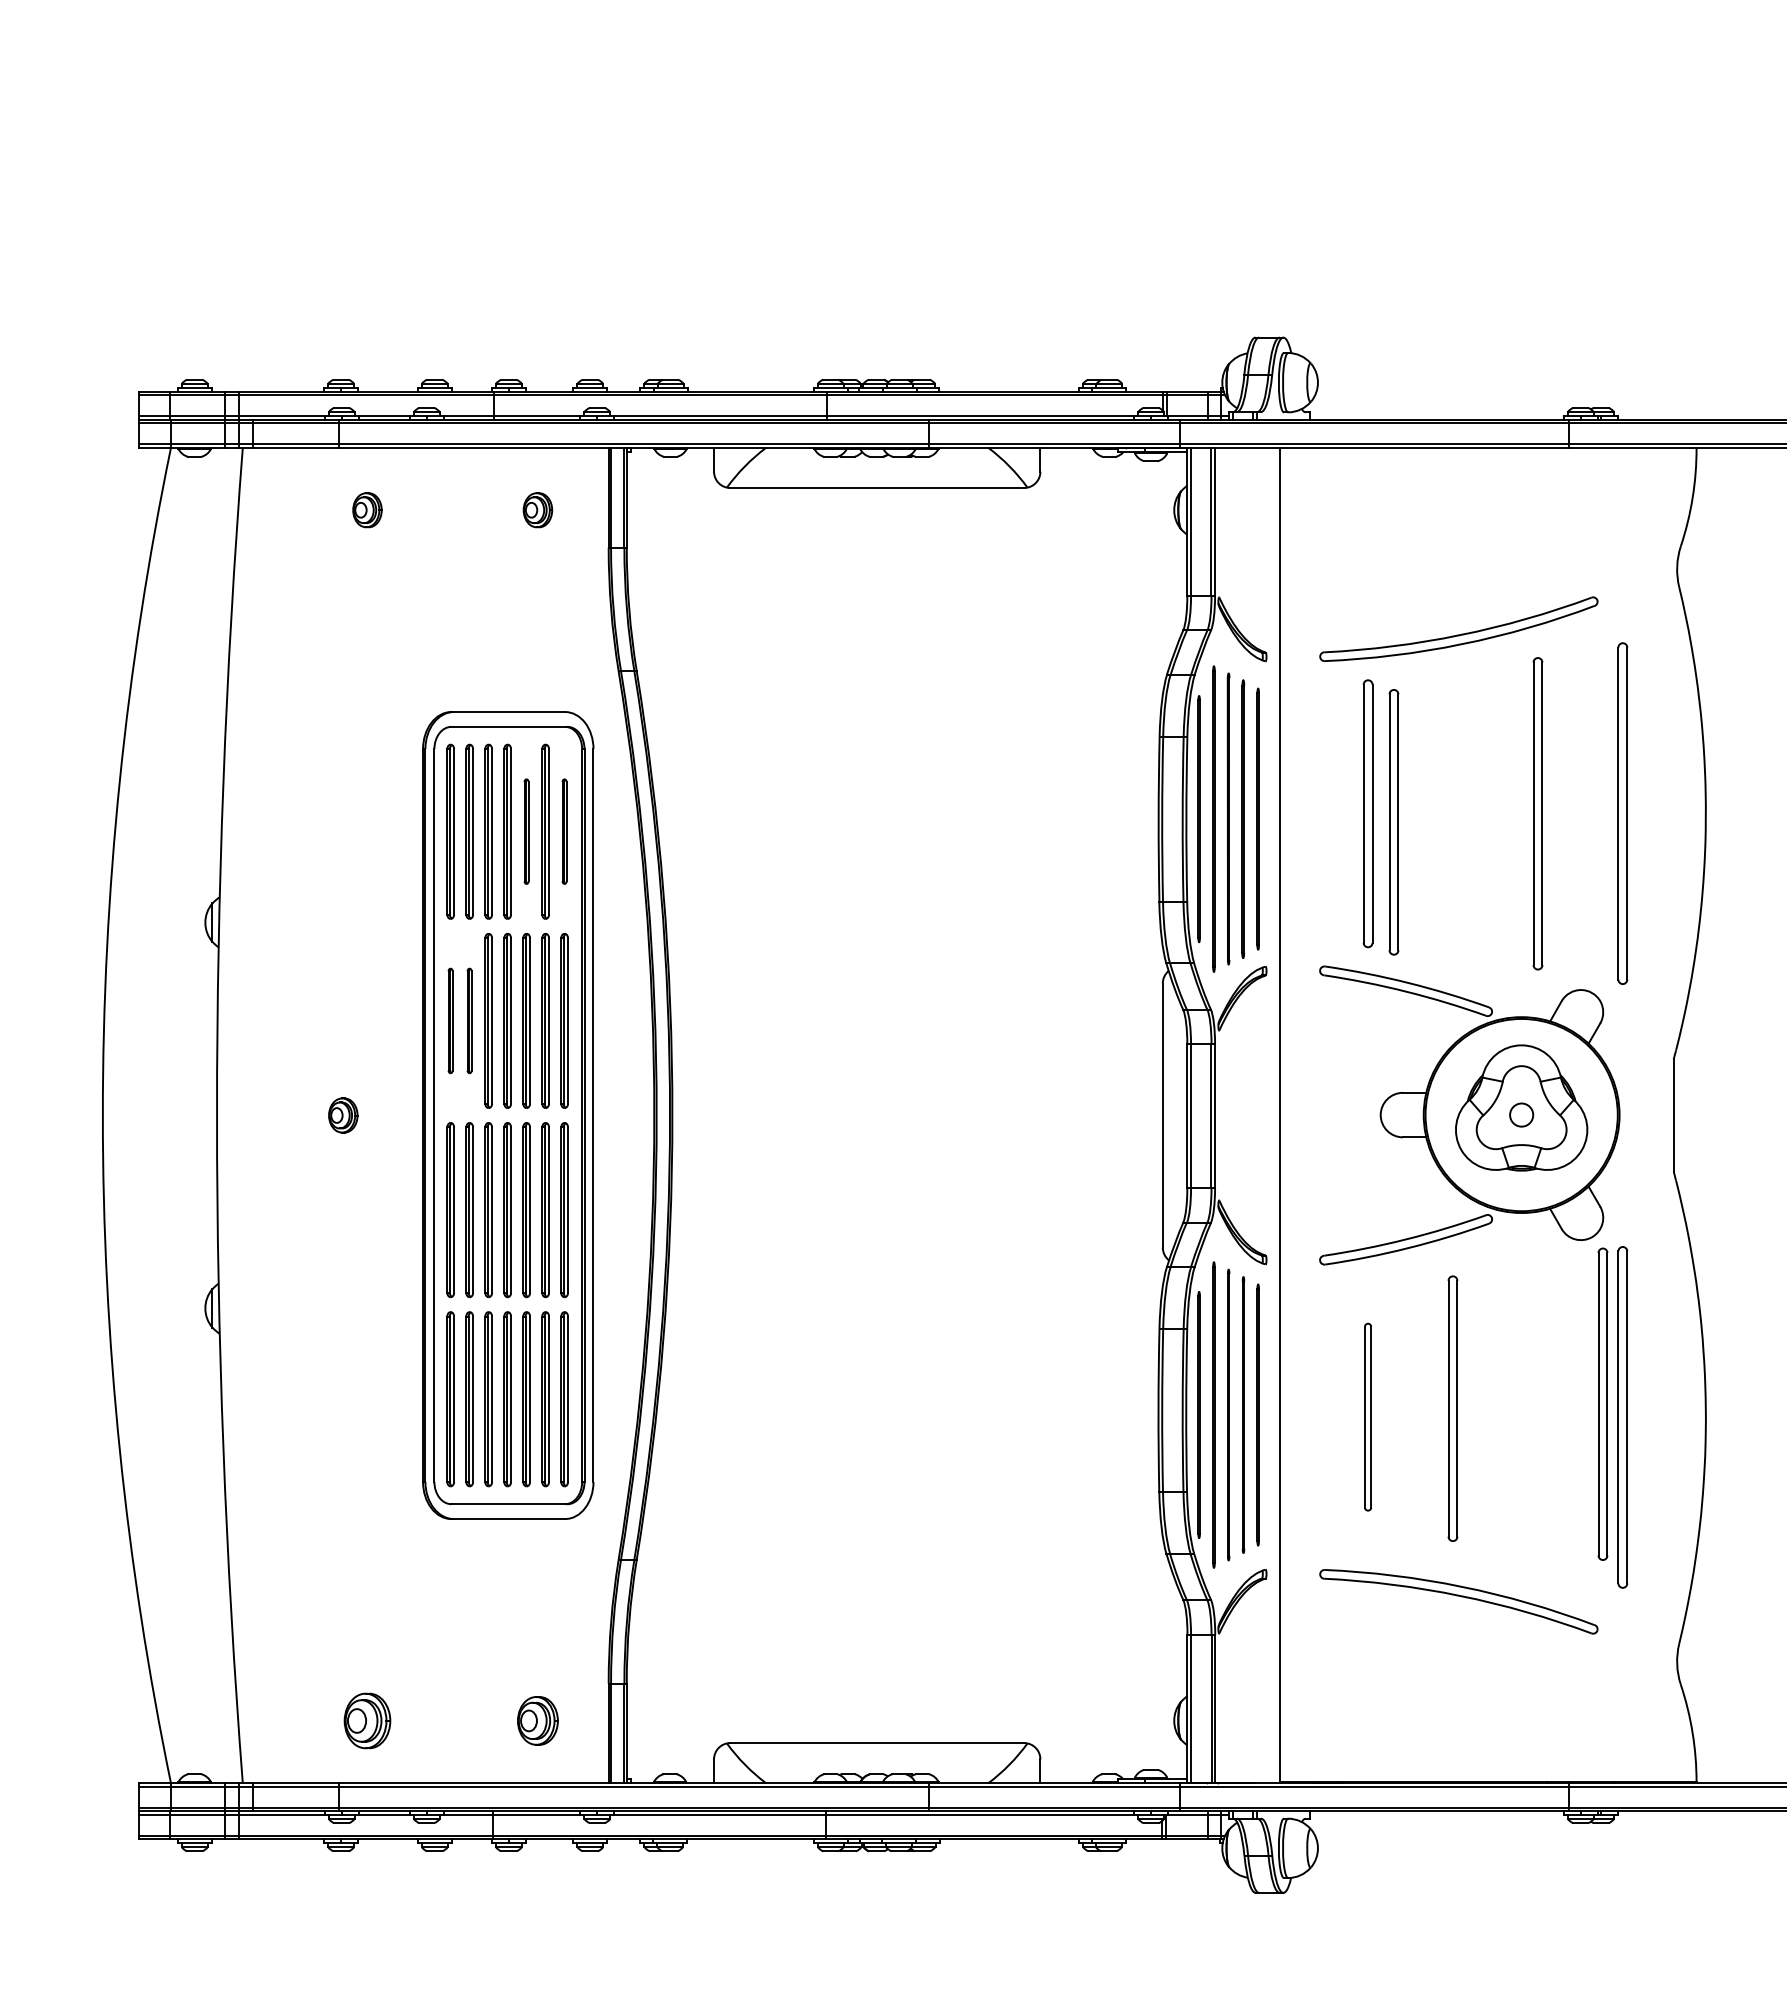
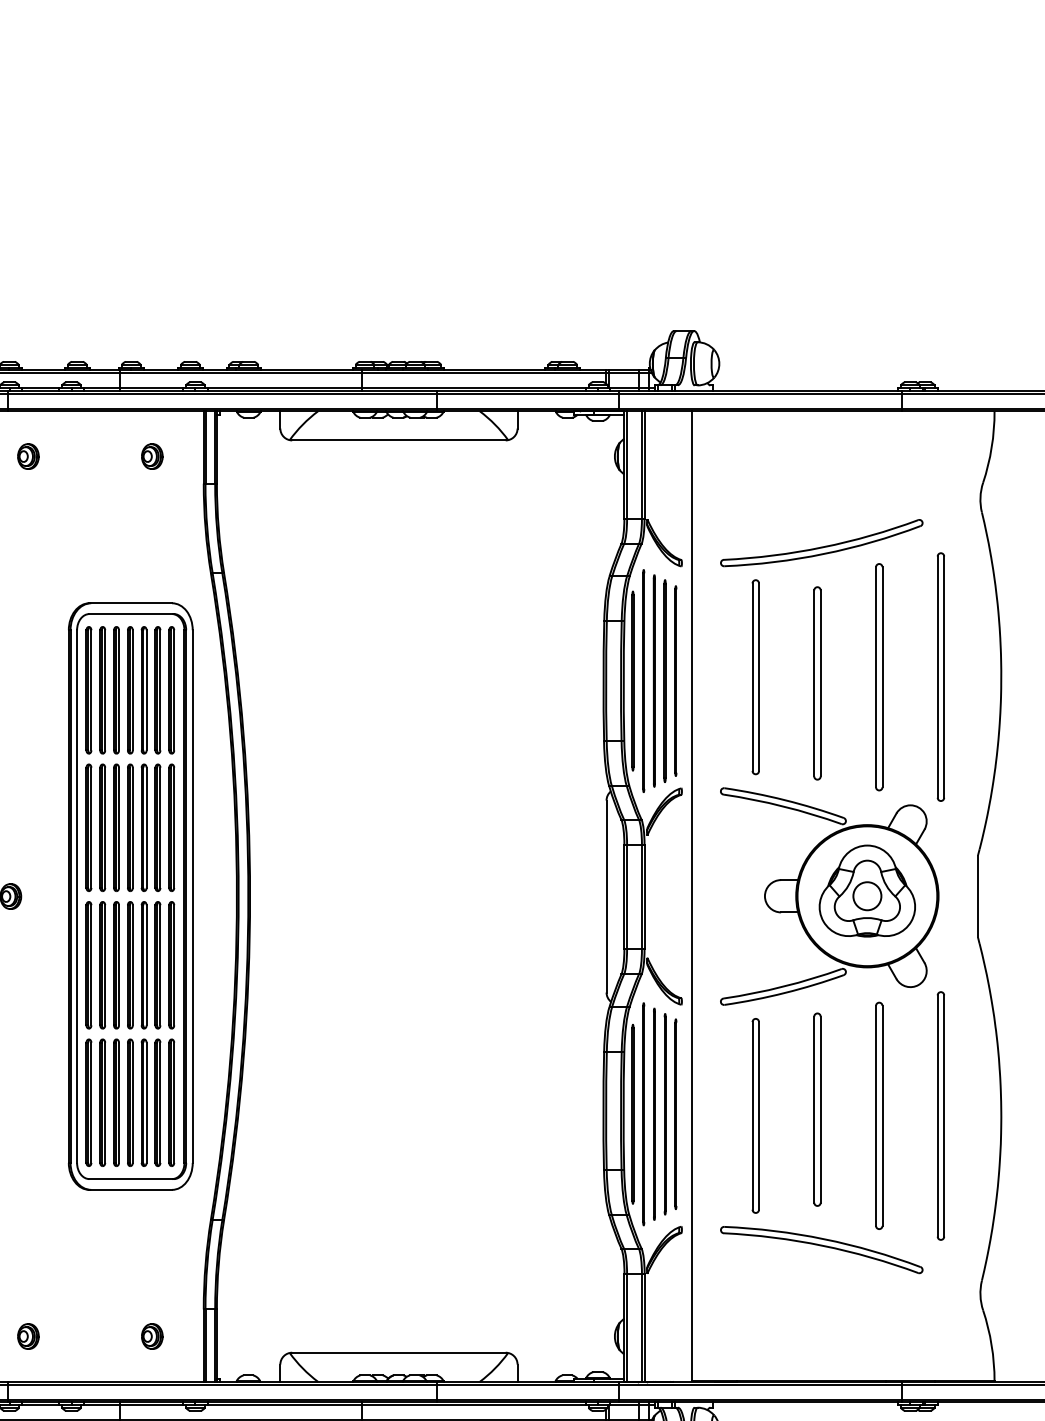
part: (1393, 822) -> (817, 683), moved
part: (526, 831) -> (144, 690), size x1.67
part: (564, 831) -> (171, 690), size x1.67
part: (450, 1020) -> (88, 827), size x1.67
part: (469, 1020) -> (102, 827), size x1.67
circle: (1521, 1114) -> (867, 895), size x1.67
part: (1602, 1403) -> (878, 1115), moved
part: (1367, 1416) -> (755, 1115), size x1.43
part: (367, 1720) -> (28, 1336), size x0.62
part: (537, 1720) -> (152, 1336), size x0.71

